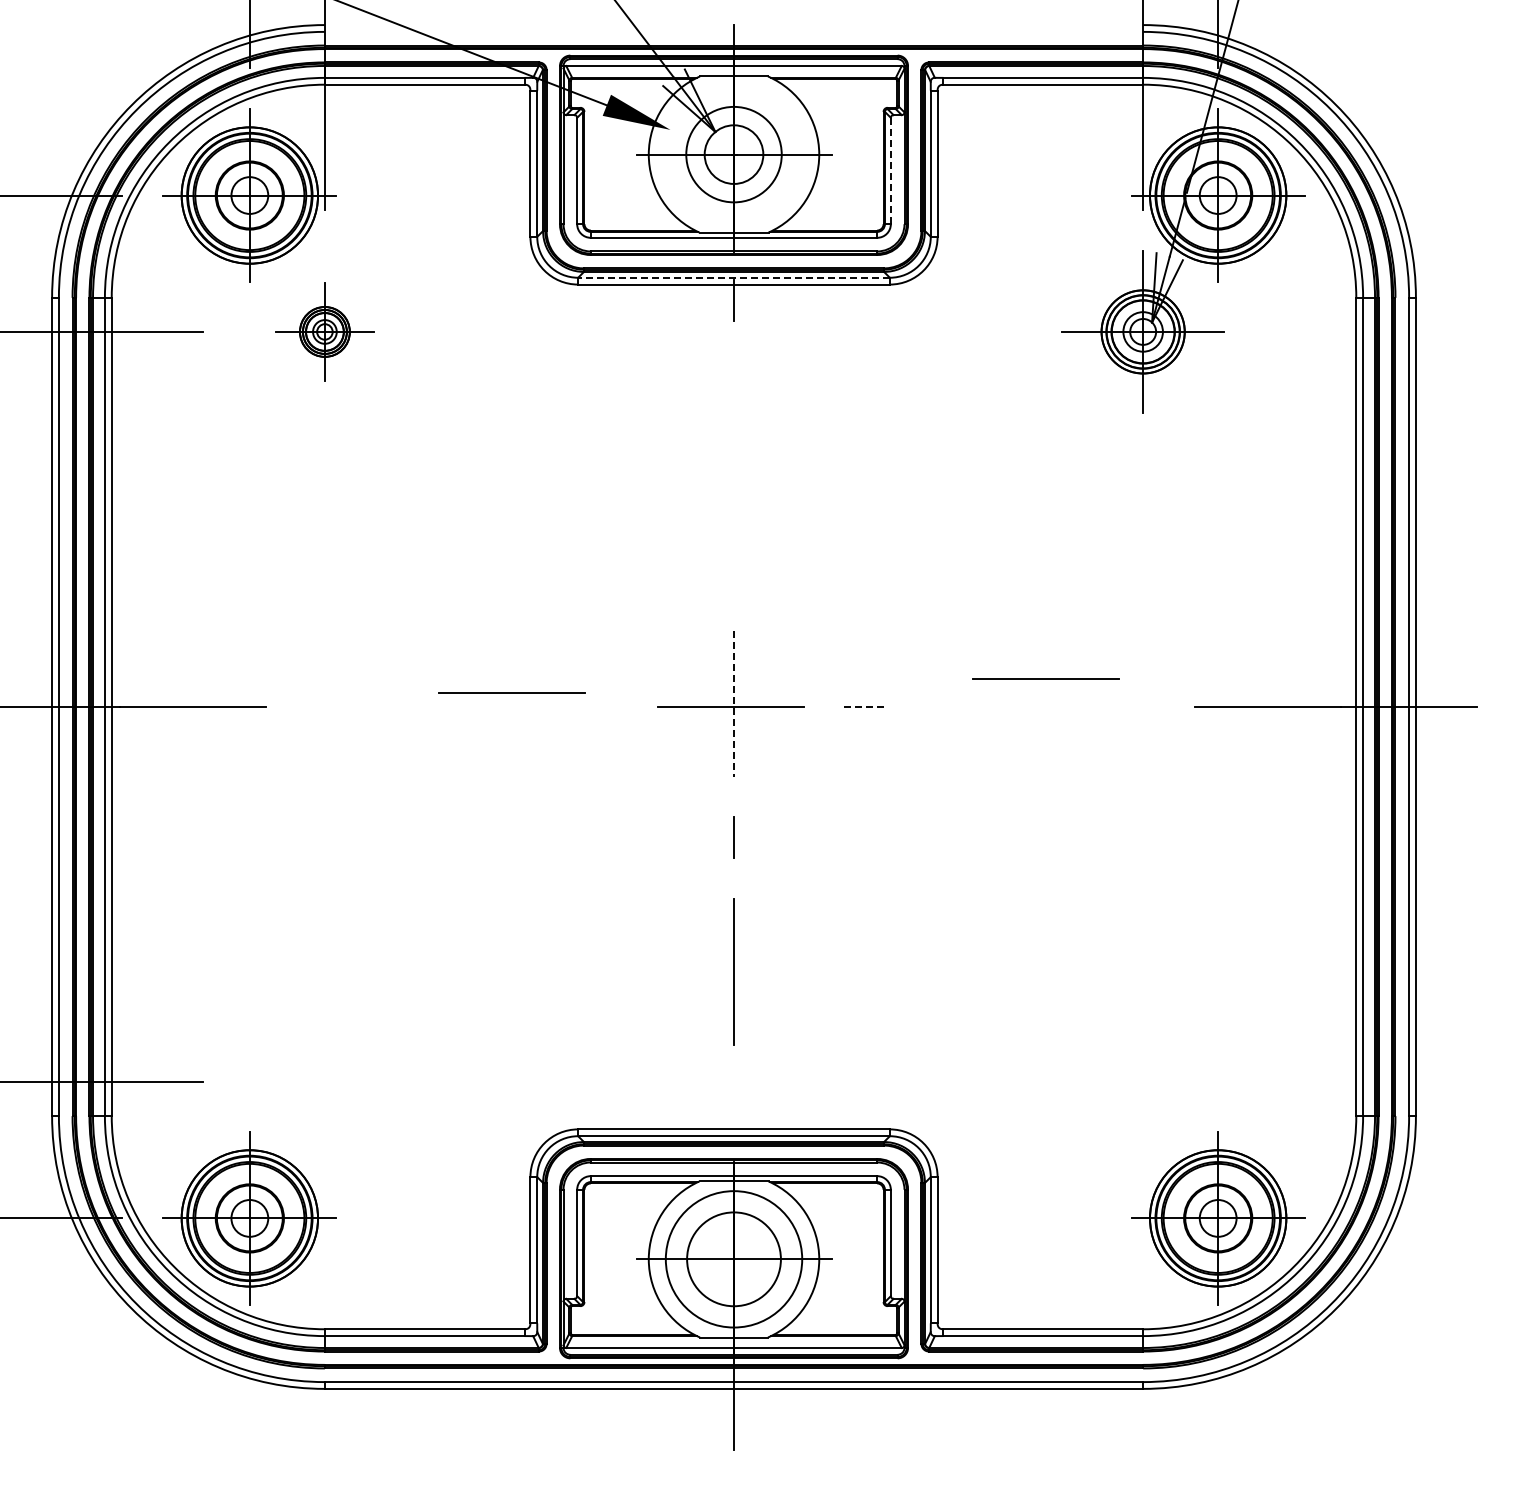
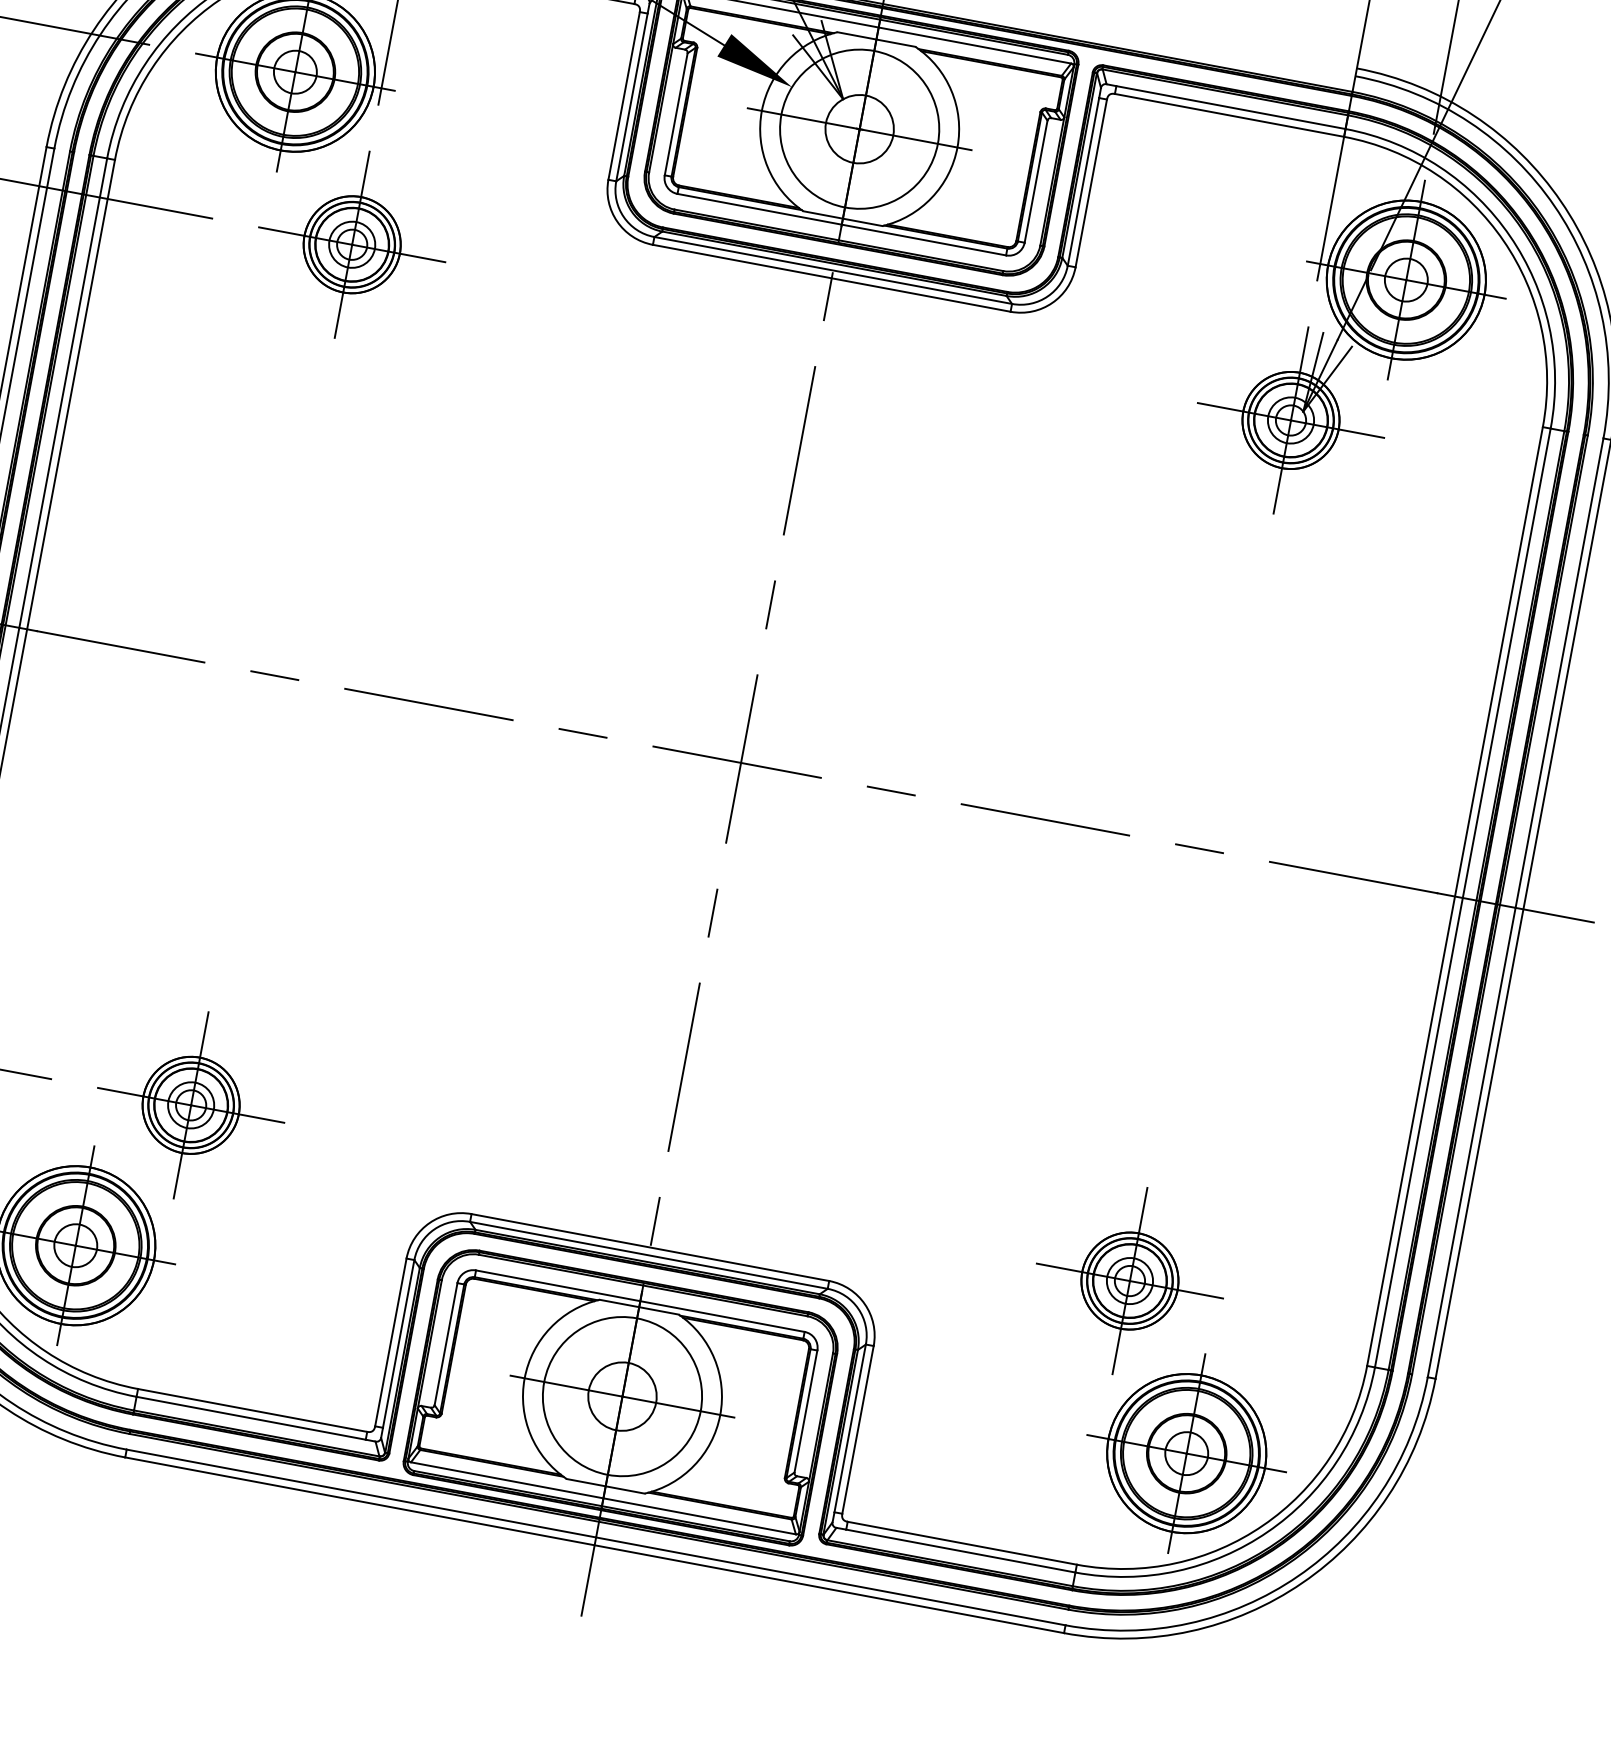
circle: (733, 154) -> (859, 128), size x1.43
line: (890, 171) -> (1035, 182), dashed -> solid
line: (734, 277) -> (833, 270), dashed -> solid
part: (324, 331) -> (351, 244), size x1.67
line: (734, 434) -> (800, 450), added
line: (733, 569) -> (770, 605), added
line: (1045, 678) -> (1044, 819), moved
line: (511, 692) -> (428, 703), moved
line: (734, 703) -> (742, 759), dashed -> solid
line: (327, 706) -> (274, 675), added
line: (595, 706) -> (582, 732), added
line: (865, 706) -> (892, 790), dashed -> solid
line: (1133, 706) -> (1199, 848), added
part: (324, 1081) -> (190, 1104), added
part: (1142, 1081) -> (1129, 1280), added
line: (734, 1106) -> (655, 1221), added
circle: (733, 1259) -> (621, 1396), size x0.62

